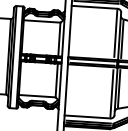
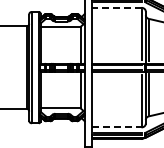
line: (94, 7) -> (116, 7), solid -> dashed
line: (87, 117) -> (116, 127), solid -> dashed

